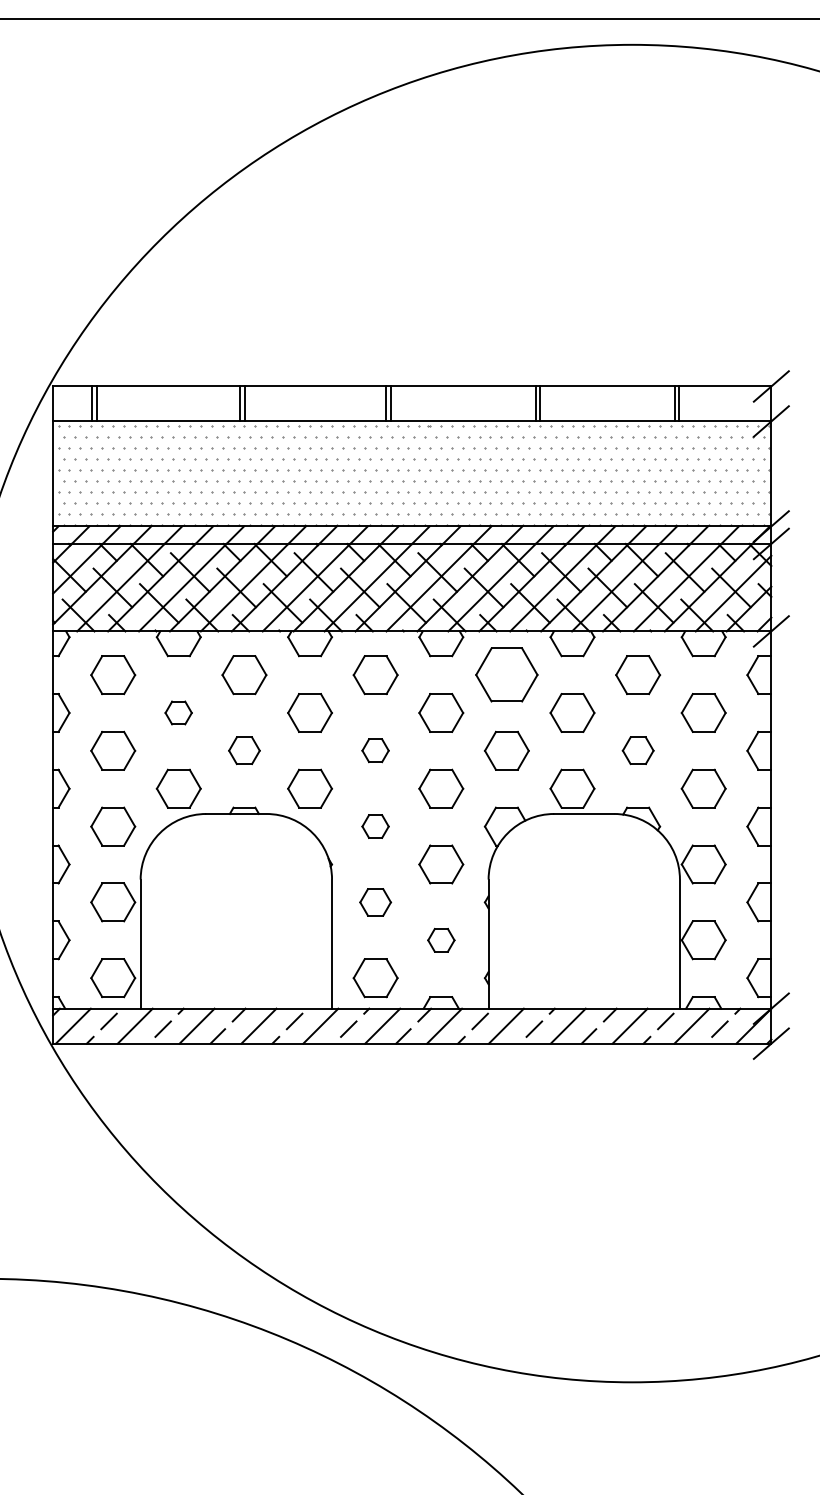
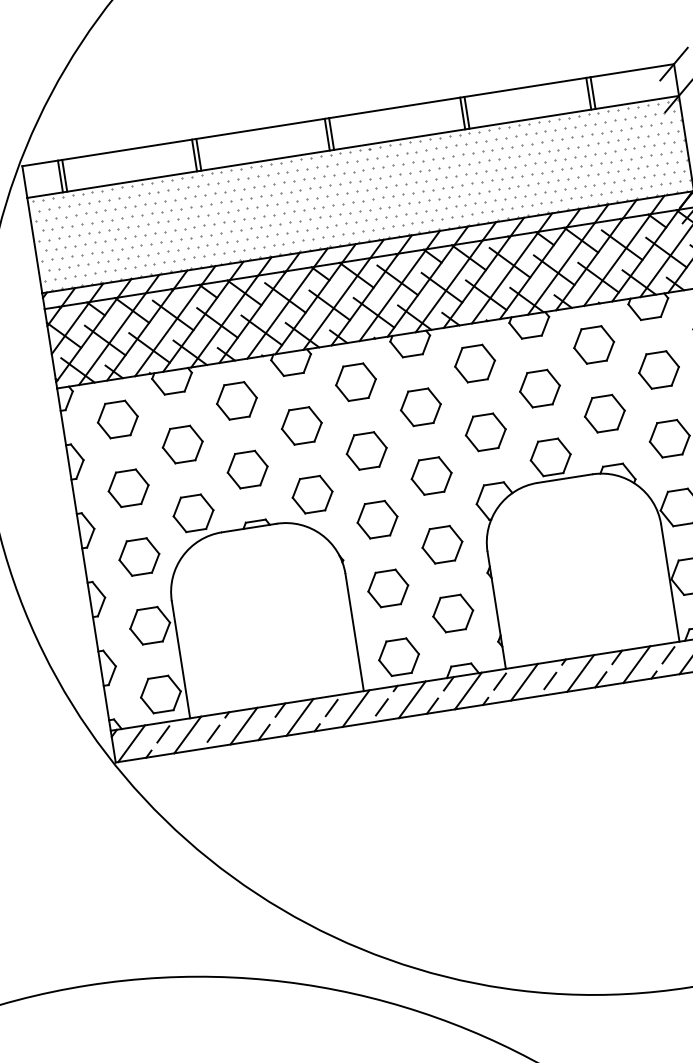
part: (506, 675) -> (474, 364), size x0.71
part: (178, 712) -> (182, 444), size x1.67
part: (244, 750) -> (247, 469), size x1.43
part: (375, 750) -> (366, 450), size x1.67
part: (638, 750) -> (605, 413), size x1.43
part: (375, 826) -> (377, 519), size x1.67
part: (375, 902) -> (388, 588), size x1.43
part: (441, 940) -> (453, 613), size x1.67

